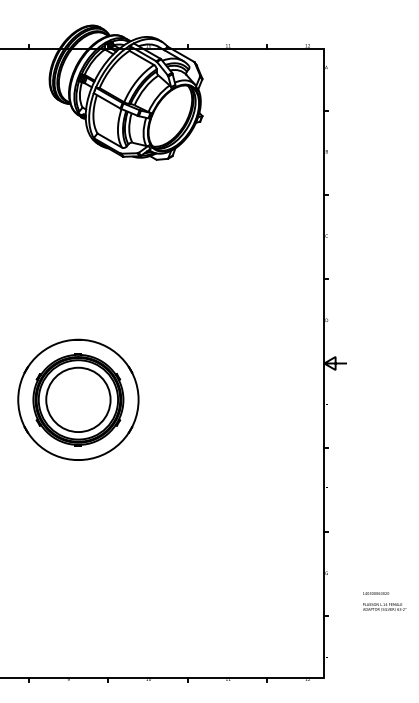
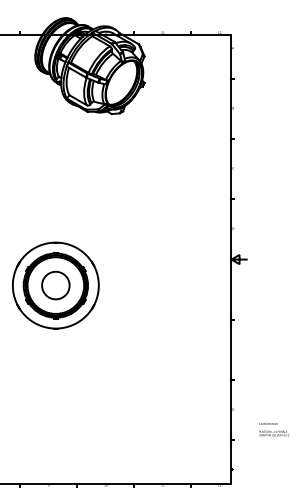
circle: (78, 399) -> (55, 285), size x0.6

